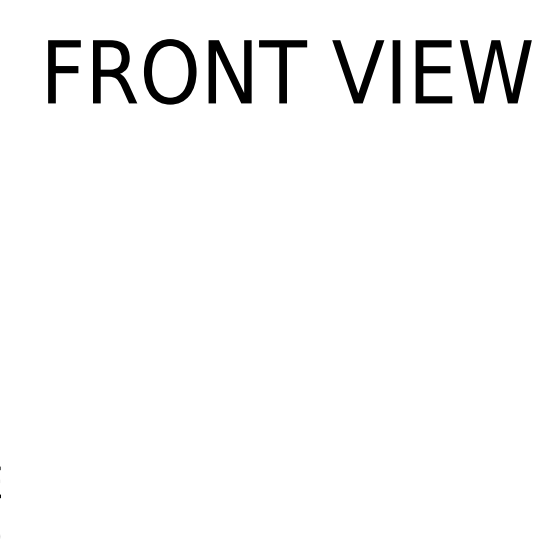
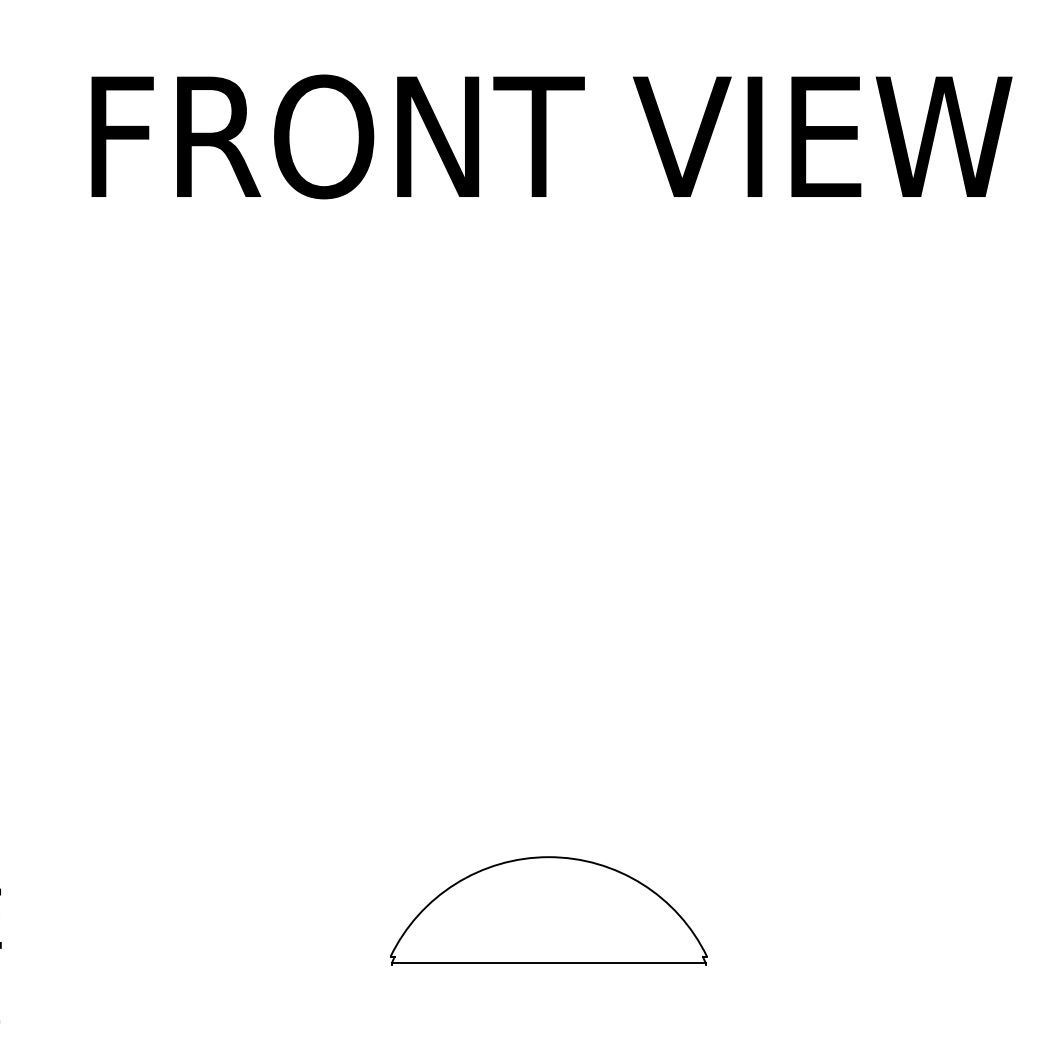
part: (287, 478) -> (547, 911), added

